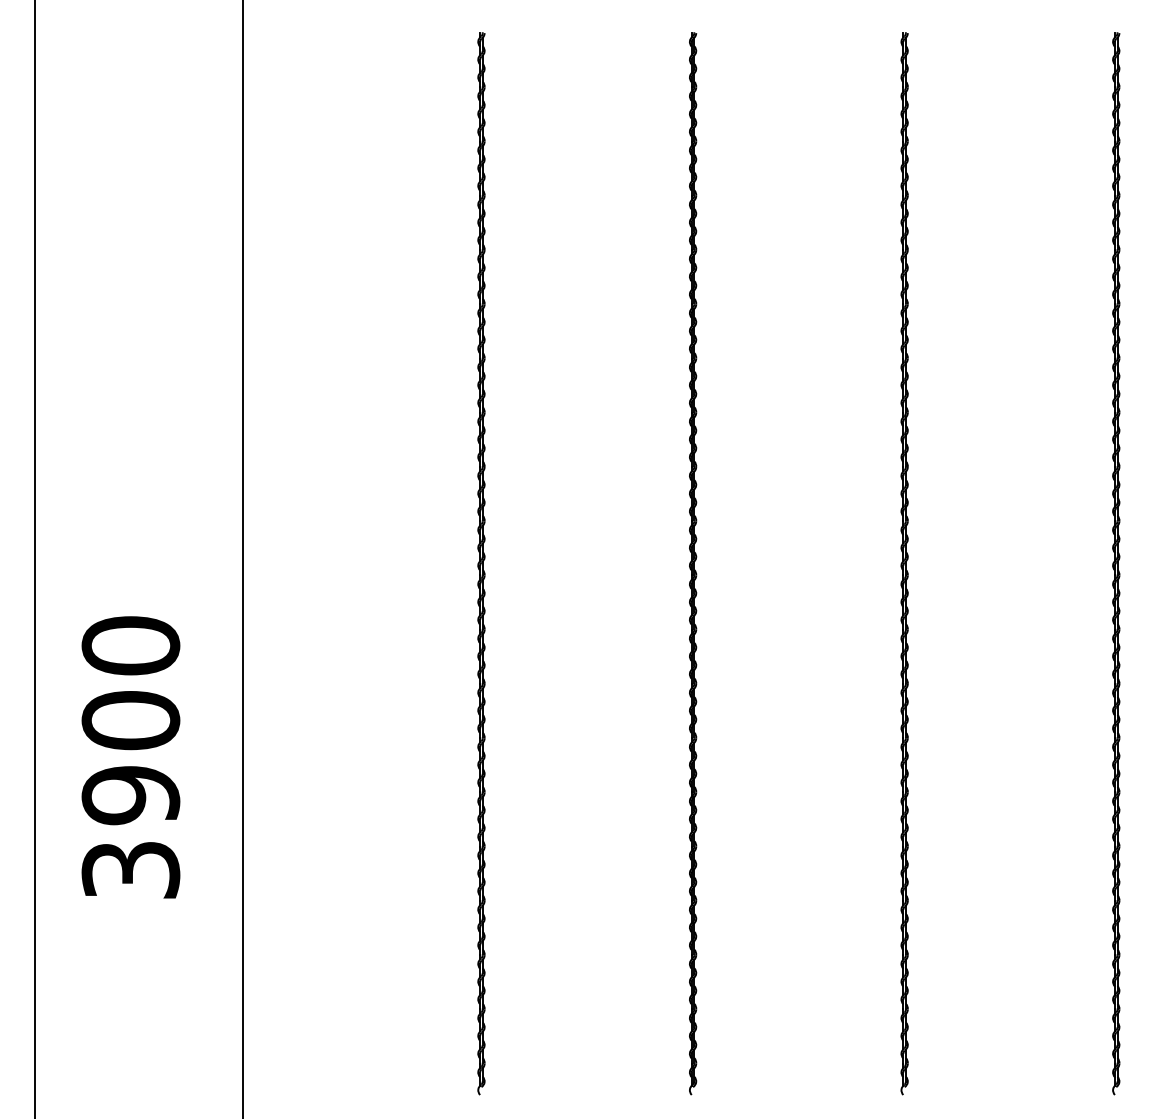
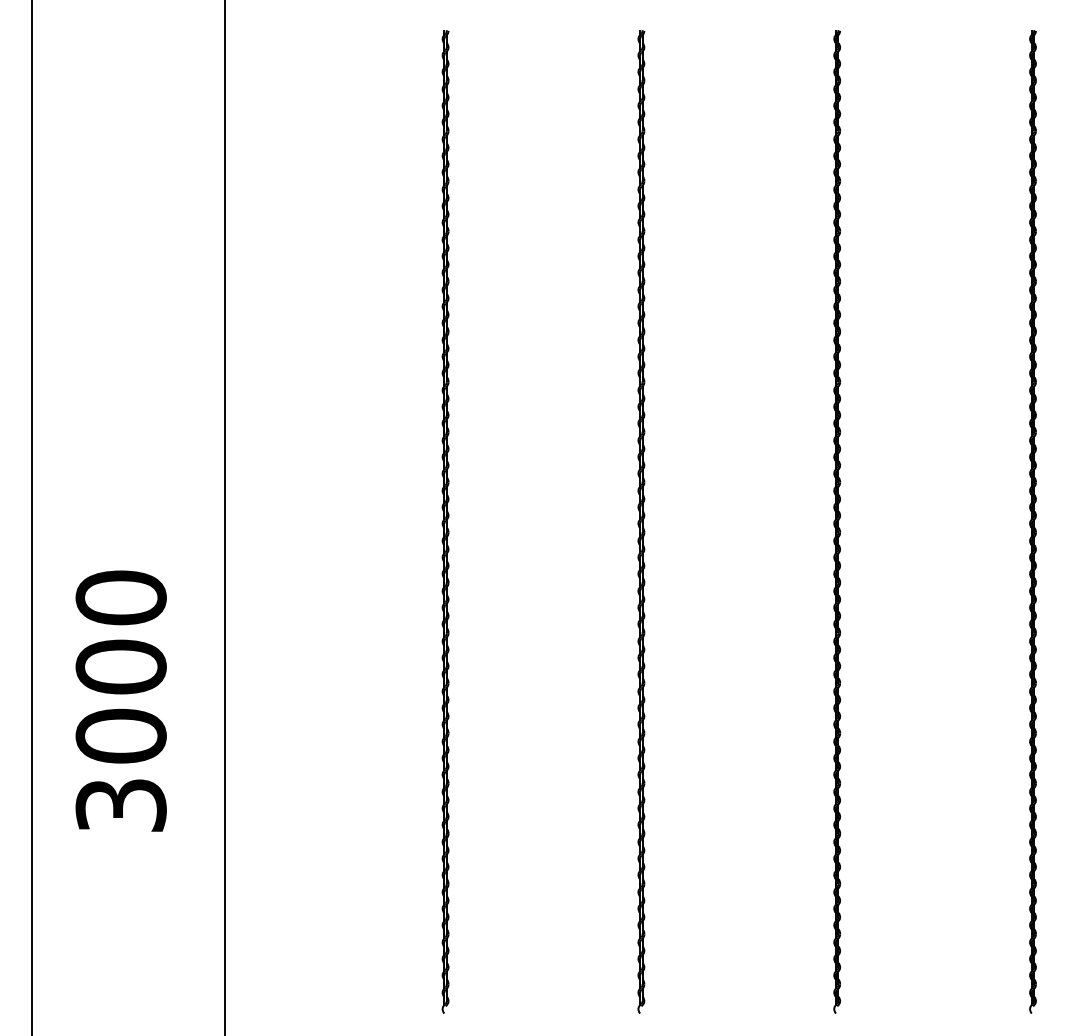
text: (130, 794) -> (120, 735), 3900 -> 3000

